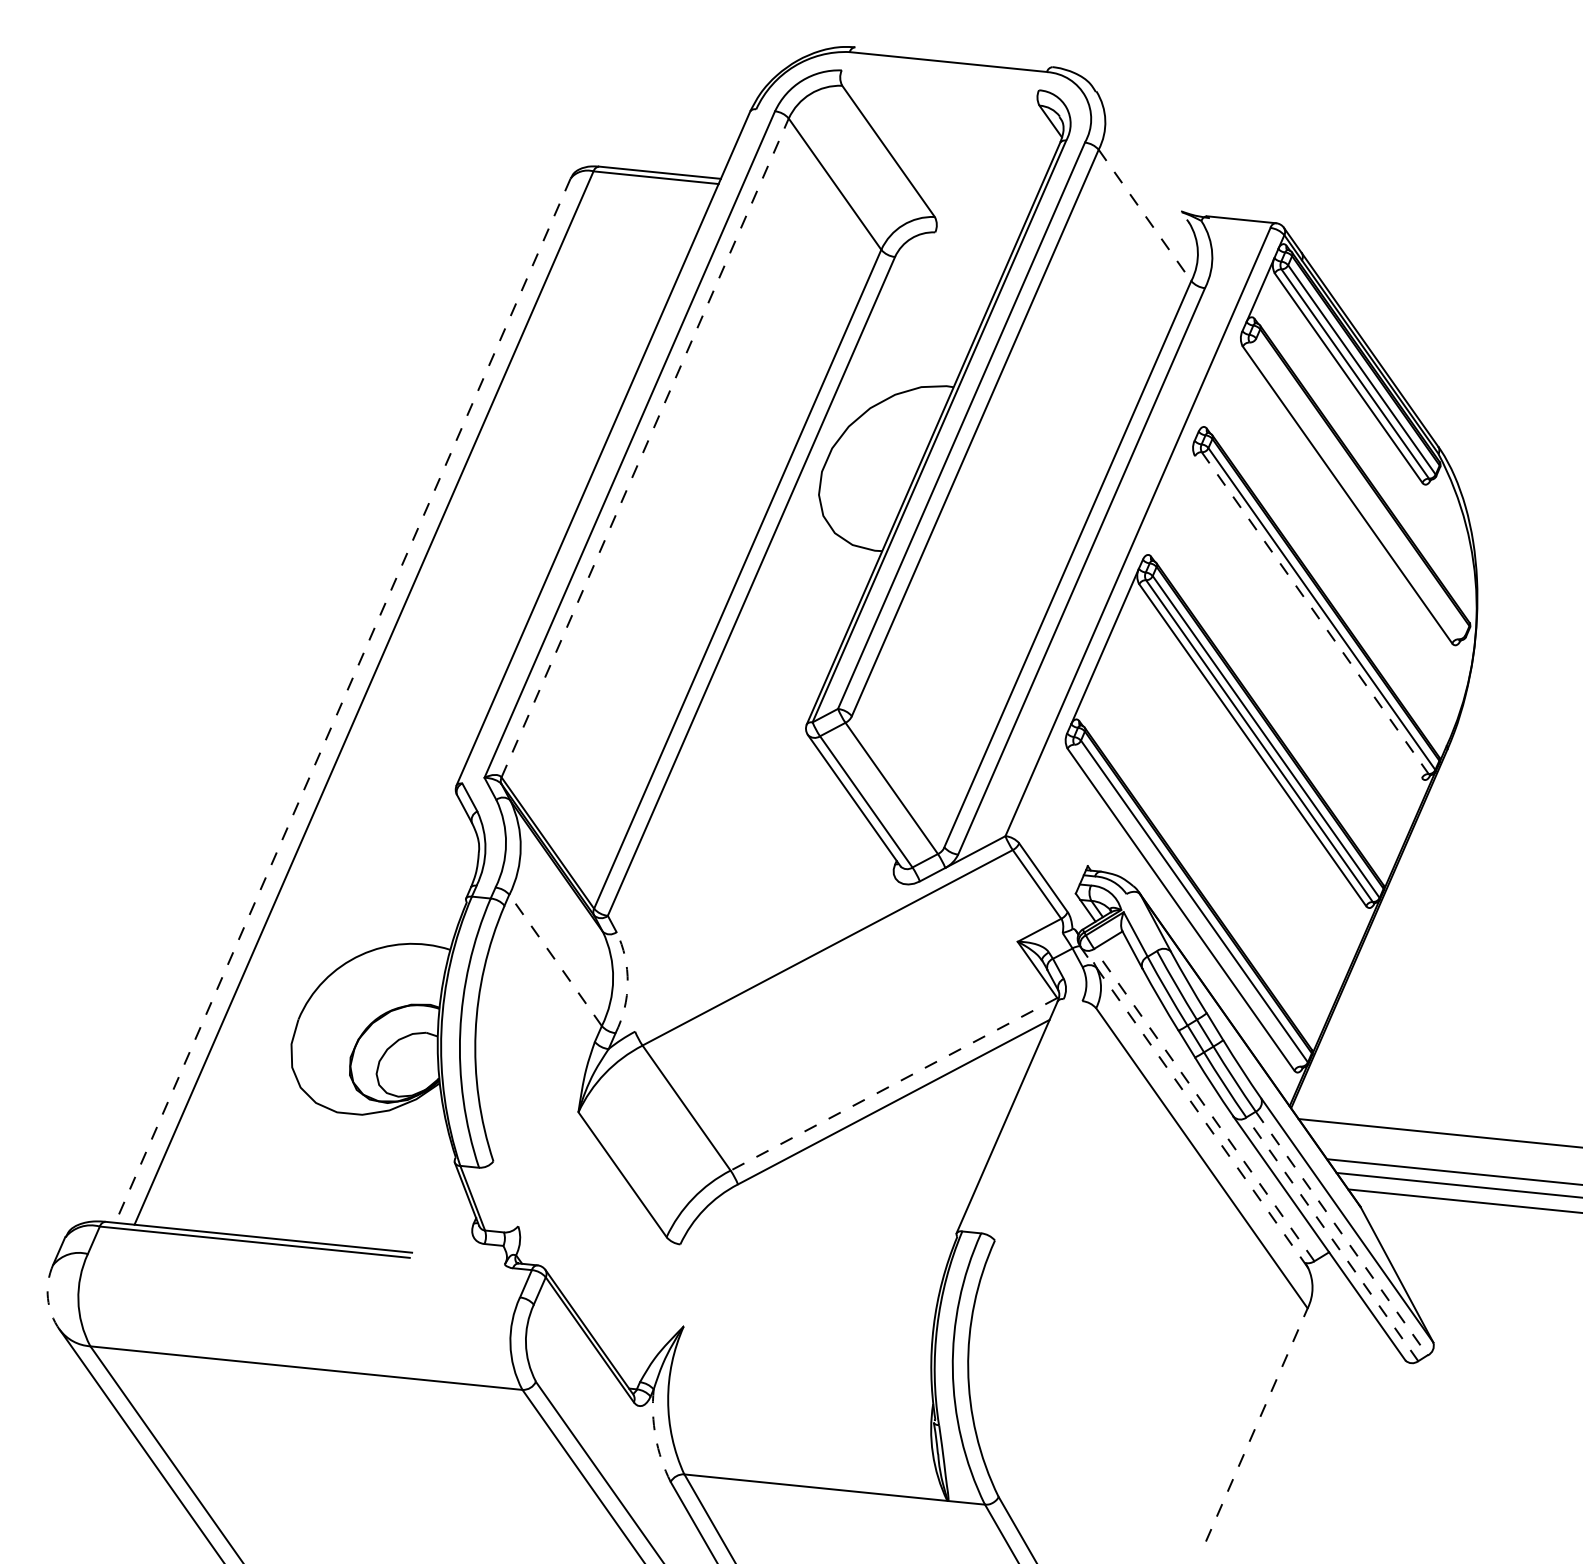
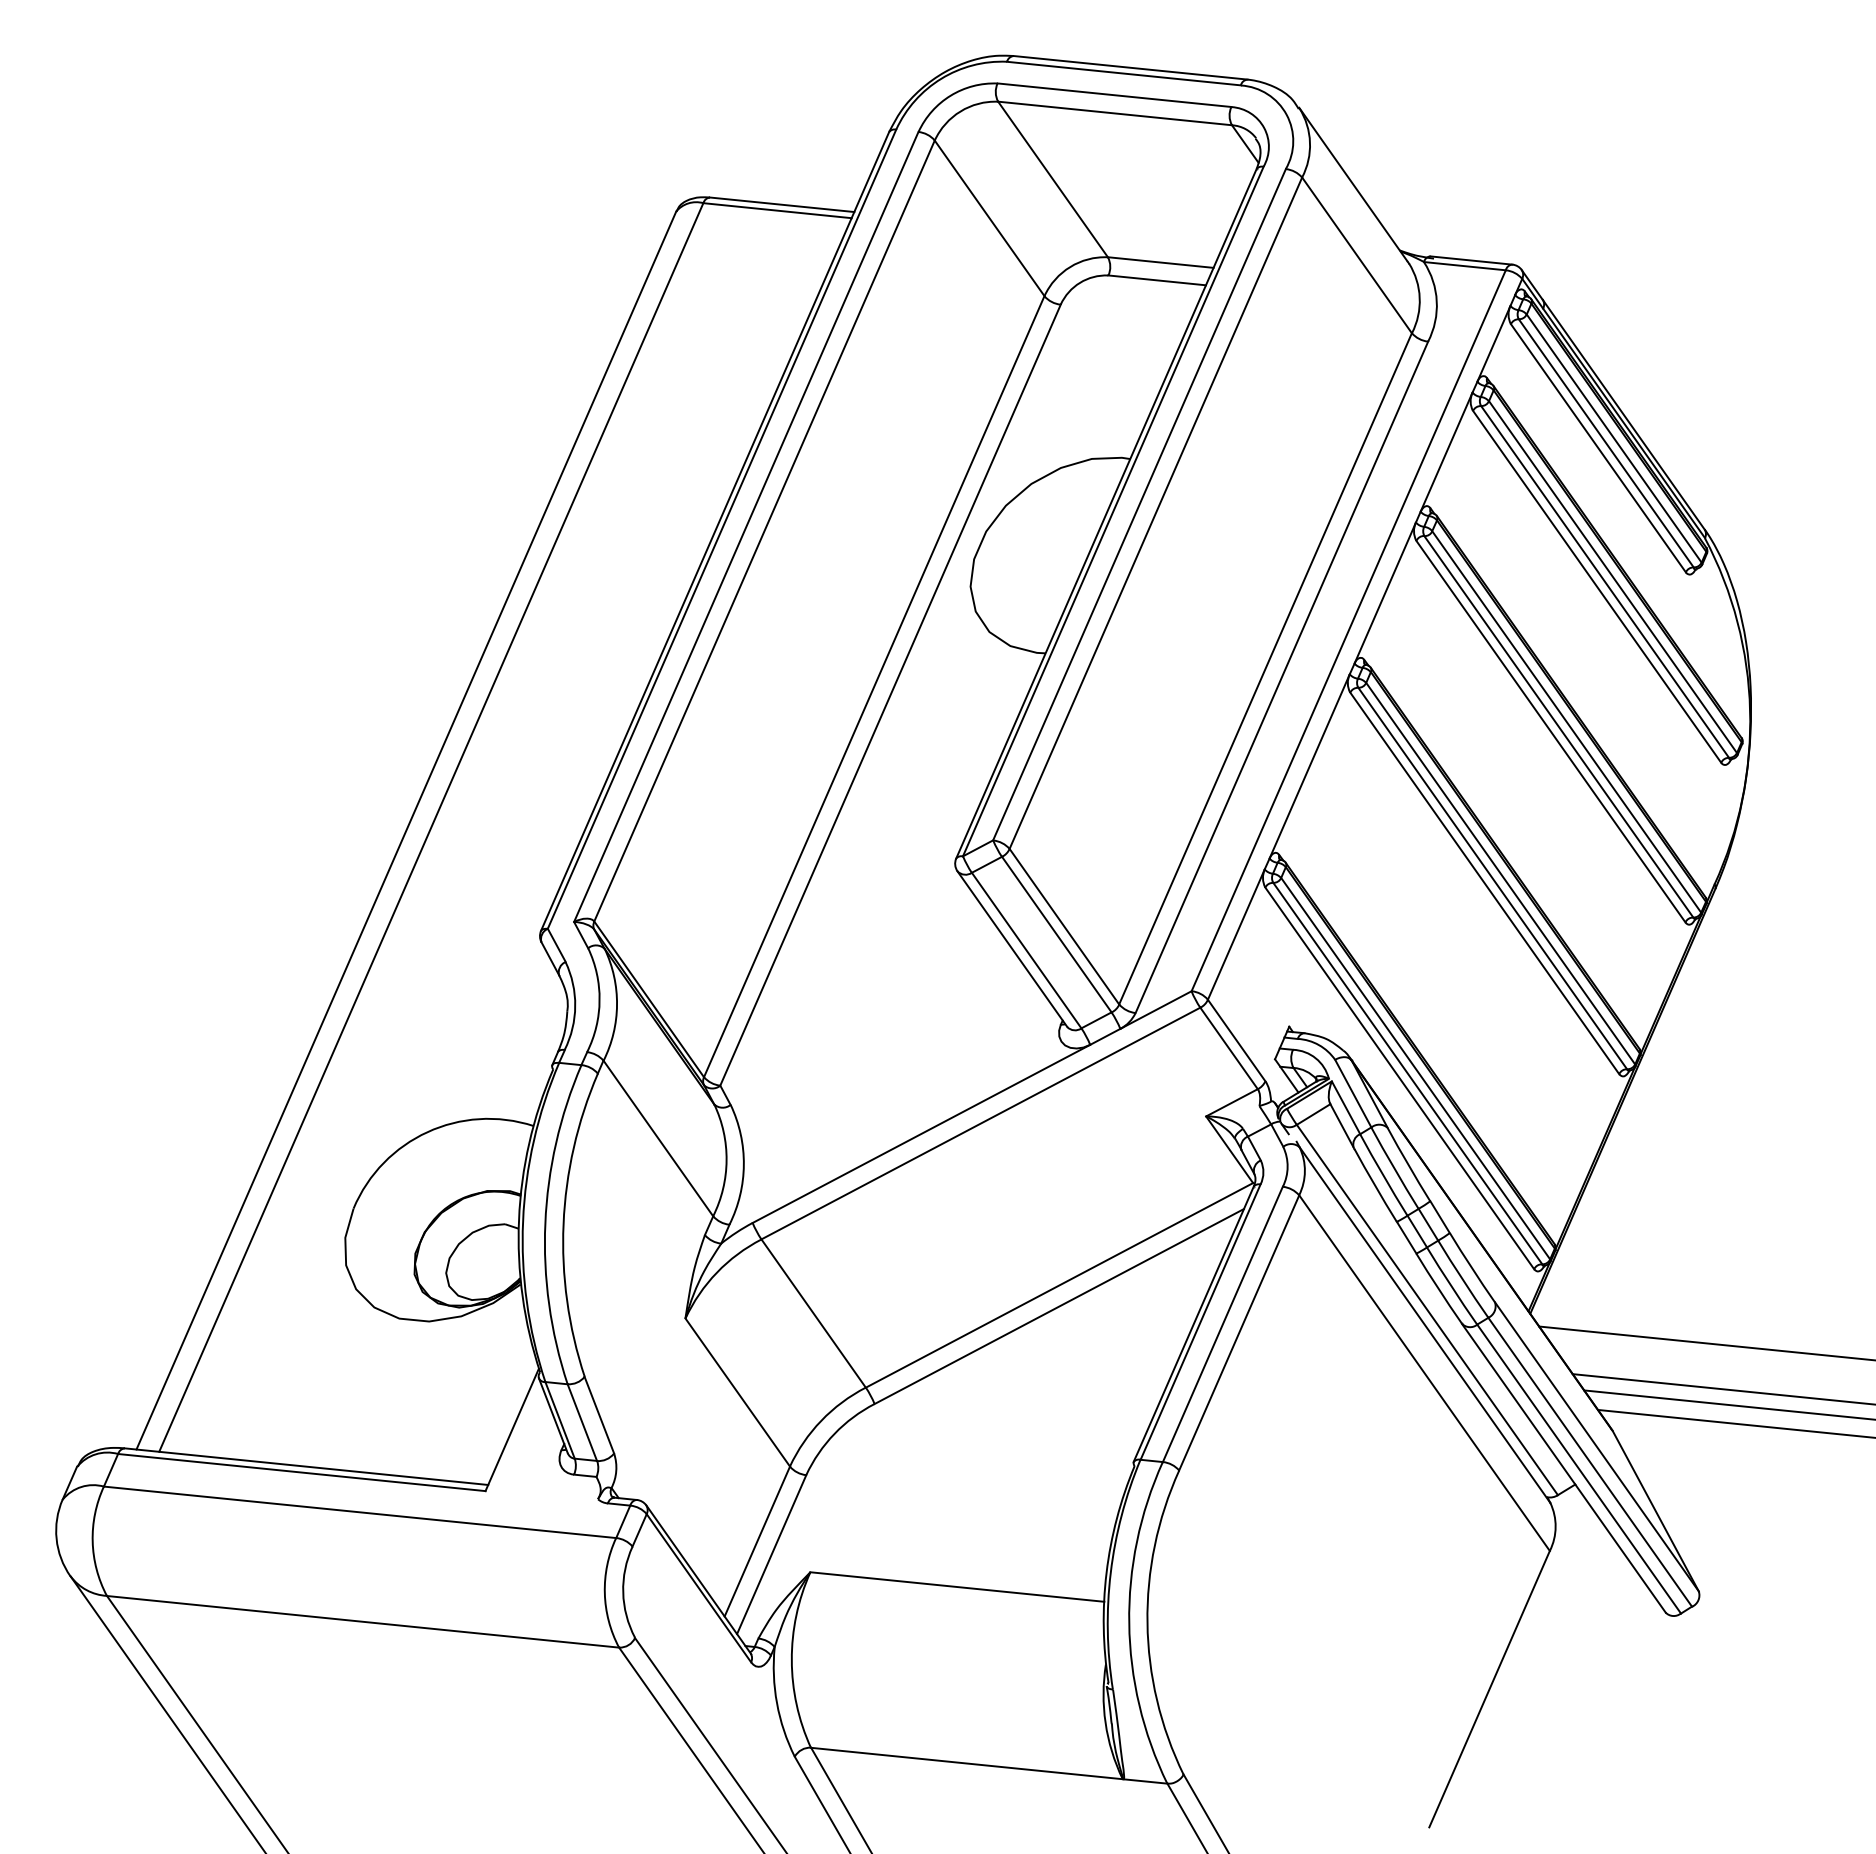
line: (953, 56) -> (1130, 67), added
line: (940, 80) -> (1114, 95), added
line: (940, 95) -> (1114, 113), added
line: (1142, 156) -> (1353, 185), added
line: (1145, 215) -> (1357, 255), dashed -> solid
line: (979, 221) -> (1160, 262), added
line: (1235, 224) -> (1464, 266), added
line: (976, 236) -> (1157, 280), added
line: (1220, 380) -> (1446, 451), added
line: (608, 445) -> (721, 528), added
line: (645, 448) -> (764, 531), dashed -> solid
line: (1361, 487) -> (1613, 577), added
line: (1354, 490) -> (1605, 581), added
line: (1168, 499) -> (1384, 592), added
line: (1315, 613) -> (1559, 727), dashed -> solid
line: (1308, 617) -> (1550, 731), added
line: (343, 701) -> (406, 831), dashed -> solid
line: (898, 781) -> (1064, 926), added
line: (1042, 788) -> (1235, 934), added
line: (1187, 905) -> (1407, 1073), added
line: (1142, 922) -> (1353, 1093), added
line: (777, 956) -> (921, 1133), added
line: (555, 960) -> (658, 1138), dashed -> solid
arc: (627, 982) -> (743, 1164), dashed -> solid
line: (893, 1084) -> (1059, 1285), dashed -> solid
line: (1204, 1104) -> (1427, 1309), dashed -> solid
line: (1012, 1114) -> (1200, 1321), added
line: (1031, 1117) -> (1222, 1324), added
line: (1201, 1117) -> (1424, 1324), dashed -> solid
line: (1045, 1124) -> (1239, 1332), added
line: (505, 1193) -> (599, 1414), added
line: (491, 1200) -> (582, 1422), added
line: (431, 1205) -> (511, 1429), added
line: (1341, 1233) -> (1590, 1462), dashed -> solid
line: (1332, 1239) -> (1579, 1469), dashed -> solid
line: (303, 1275) -> (359, 1512), added
arc: (47, 1297) -> (56, 1538), dashed -> solid
line: (639, 1300) -> (757, 1541), added
line: (651, 1311) -> (771, 1554), added
line: (807, 1338) -> (957, 1586), added
line: (1256, 1425) -> (1489, 1689), dashed -> solid
arc: (656, 1437) -> (777, 1703), dashed -> solid

